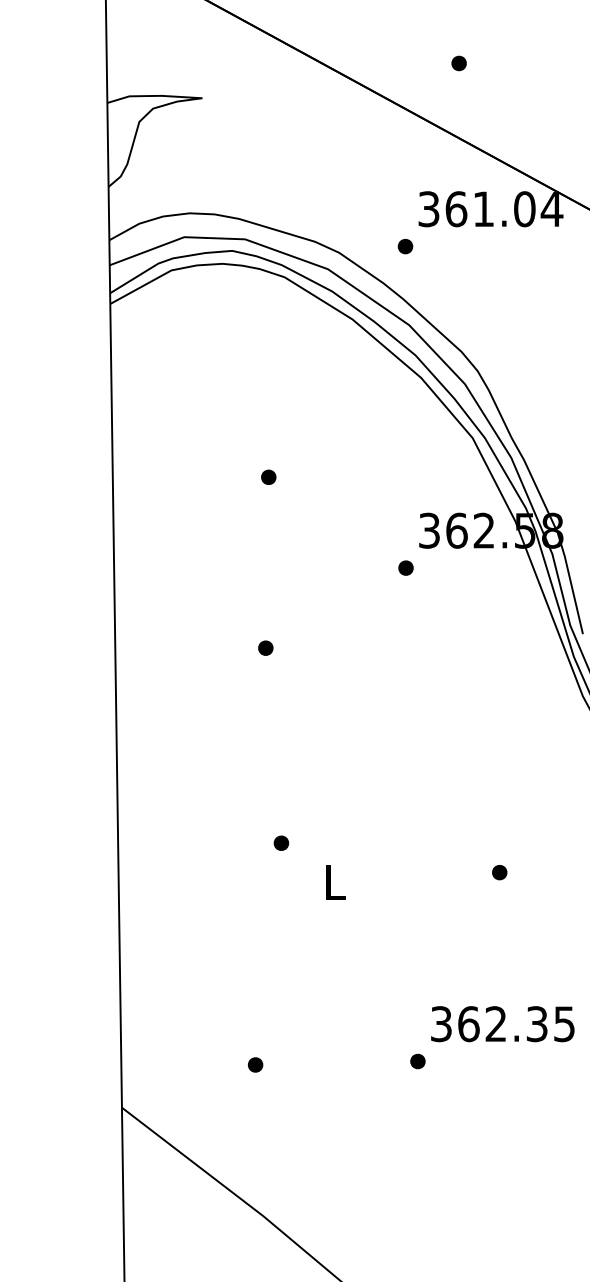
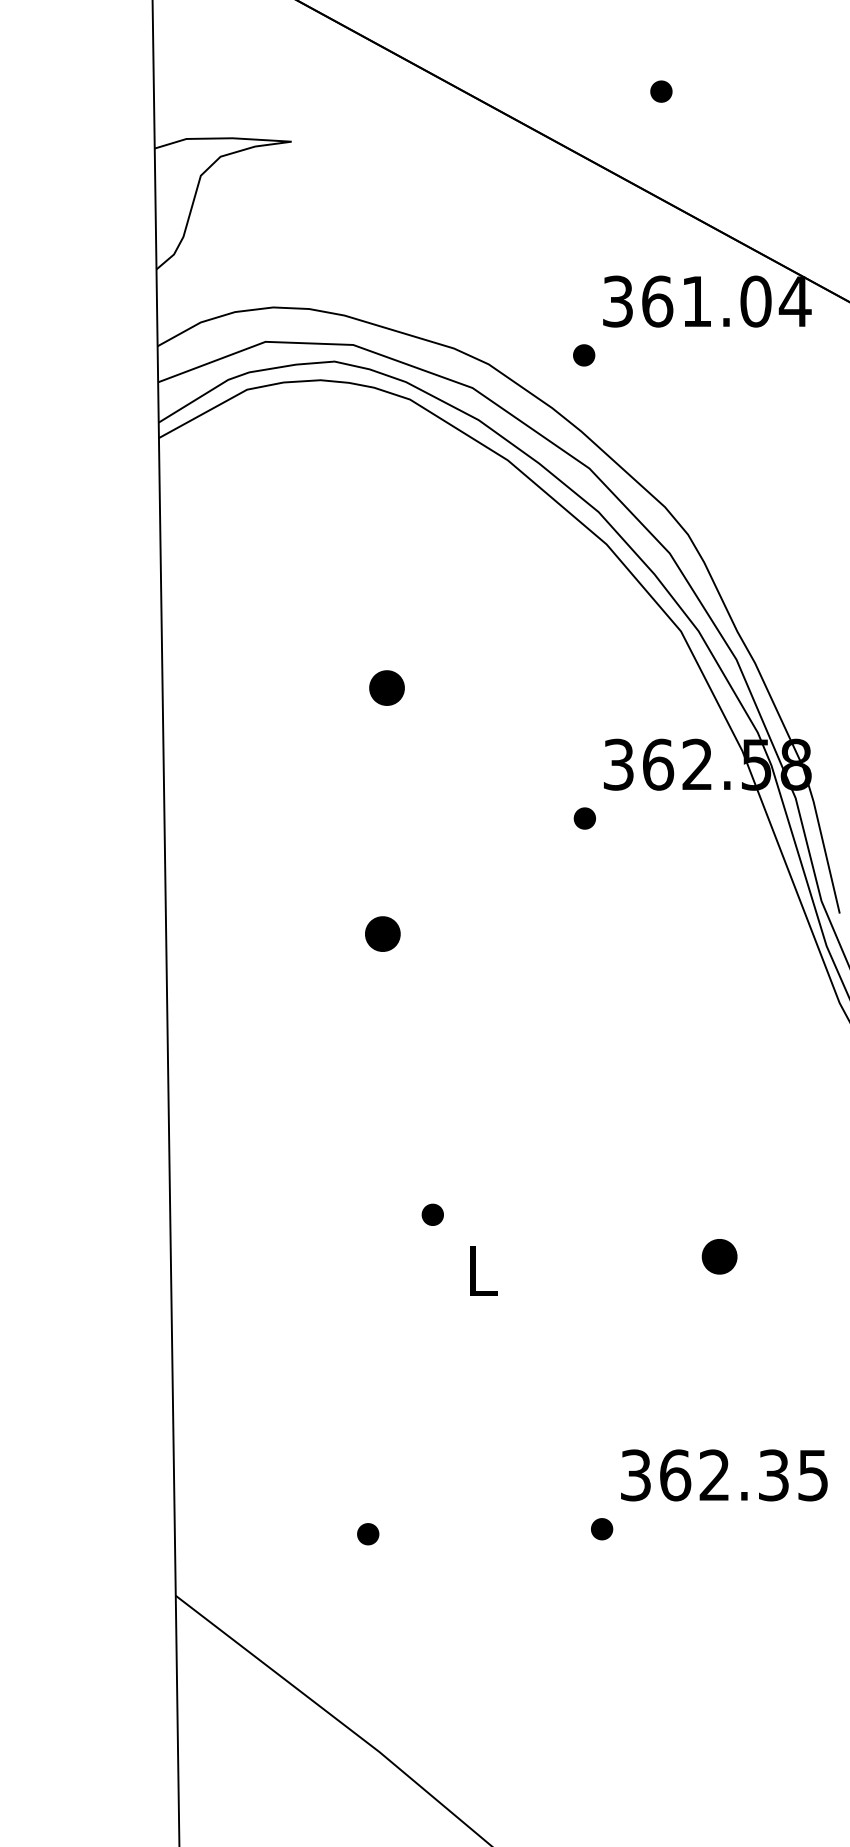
part: (268, 476) -> (386, 686), size x1.6
part: (265, 647) -> (382, 932), size x1.6
part: (281, 842) -> (432, 1213), moved
part: (499, 872) -> (719, 1256), size x1.6

